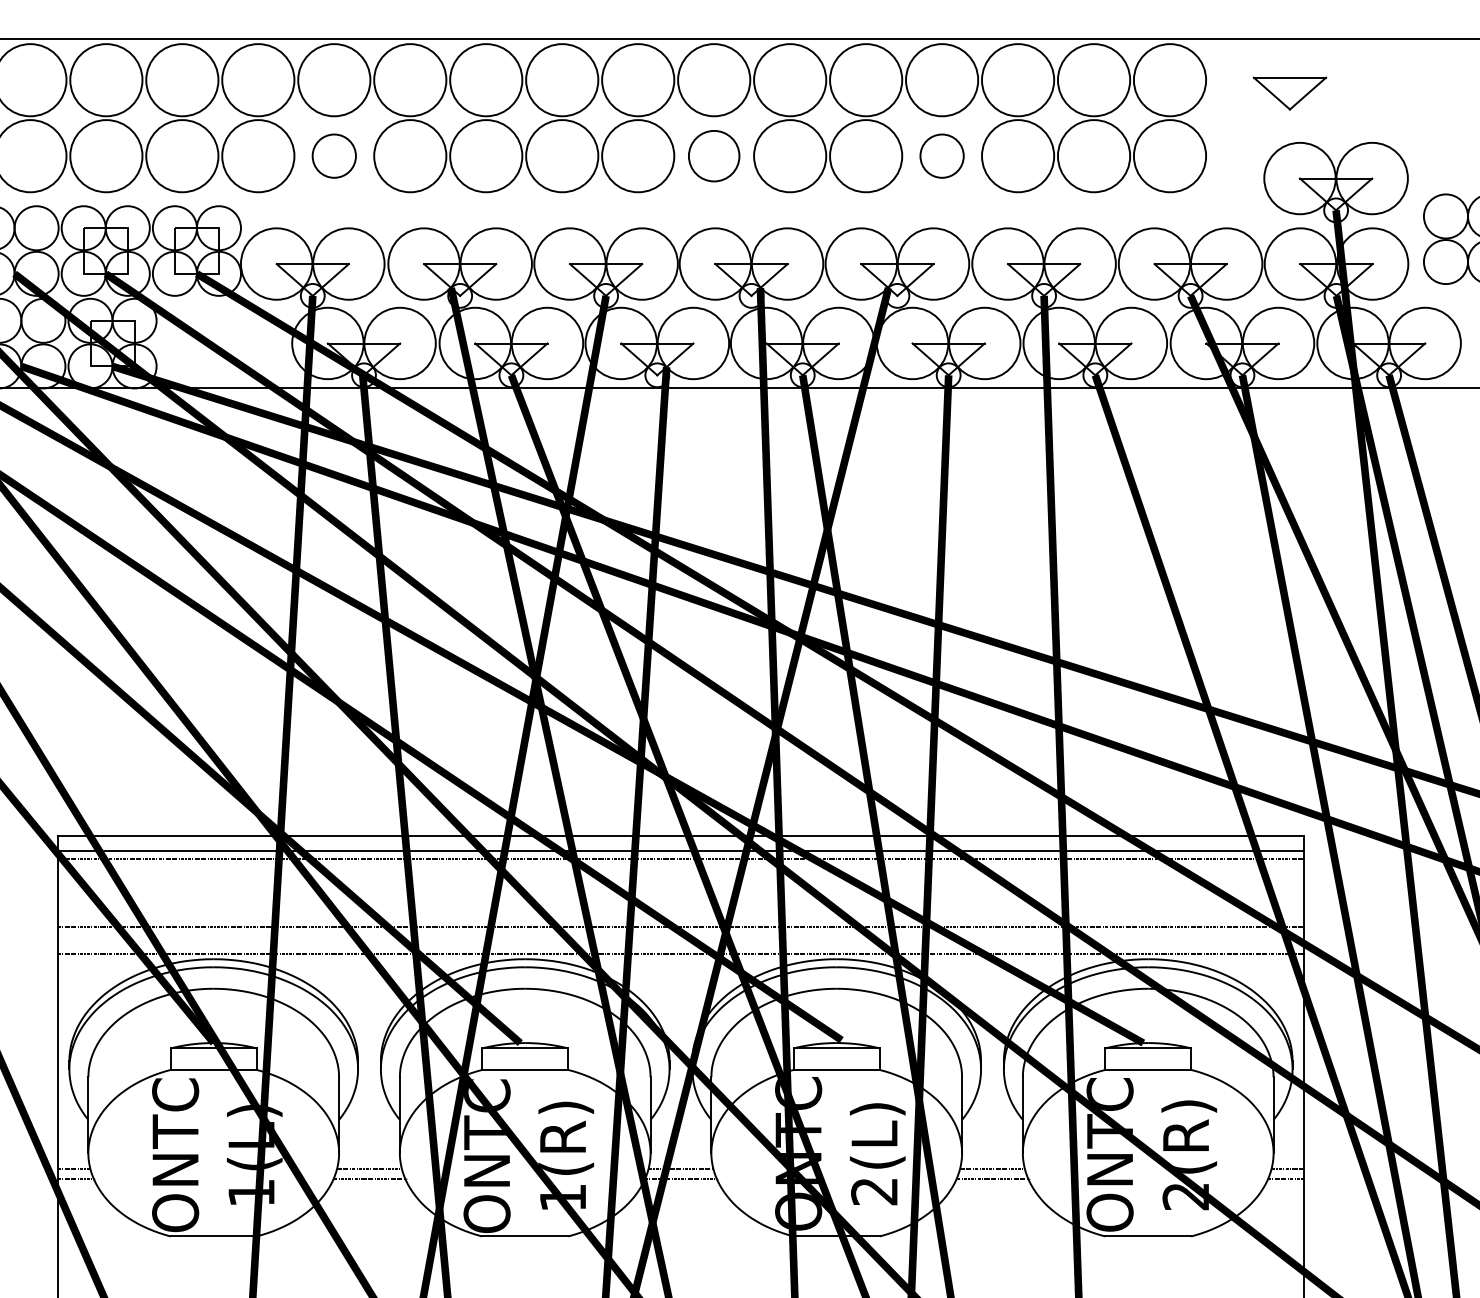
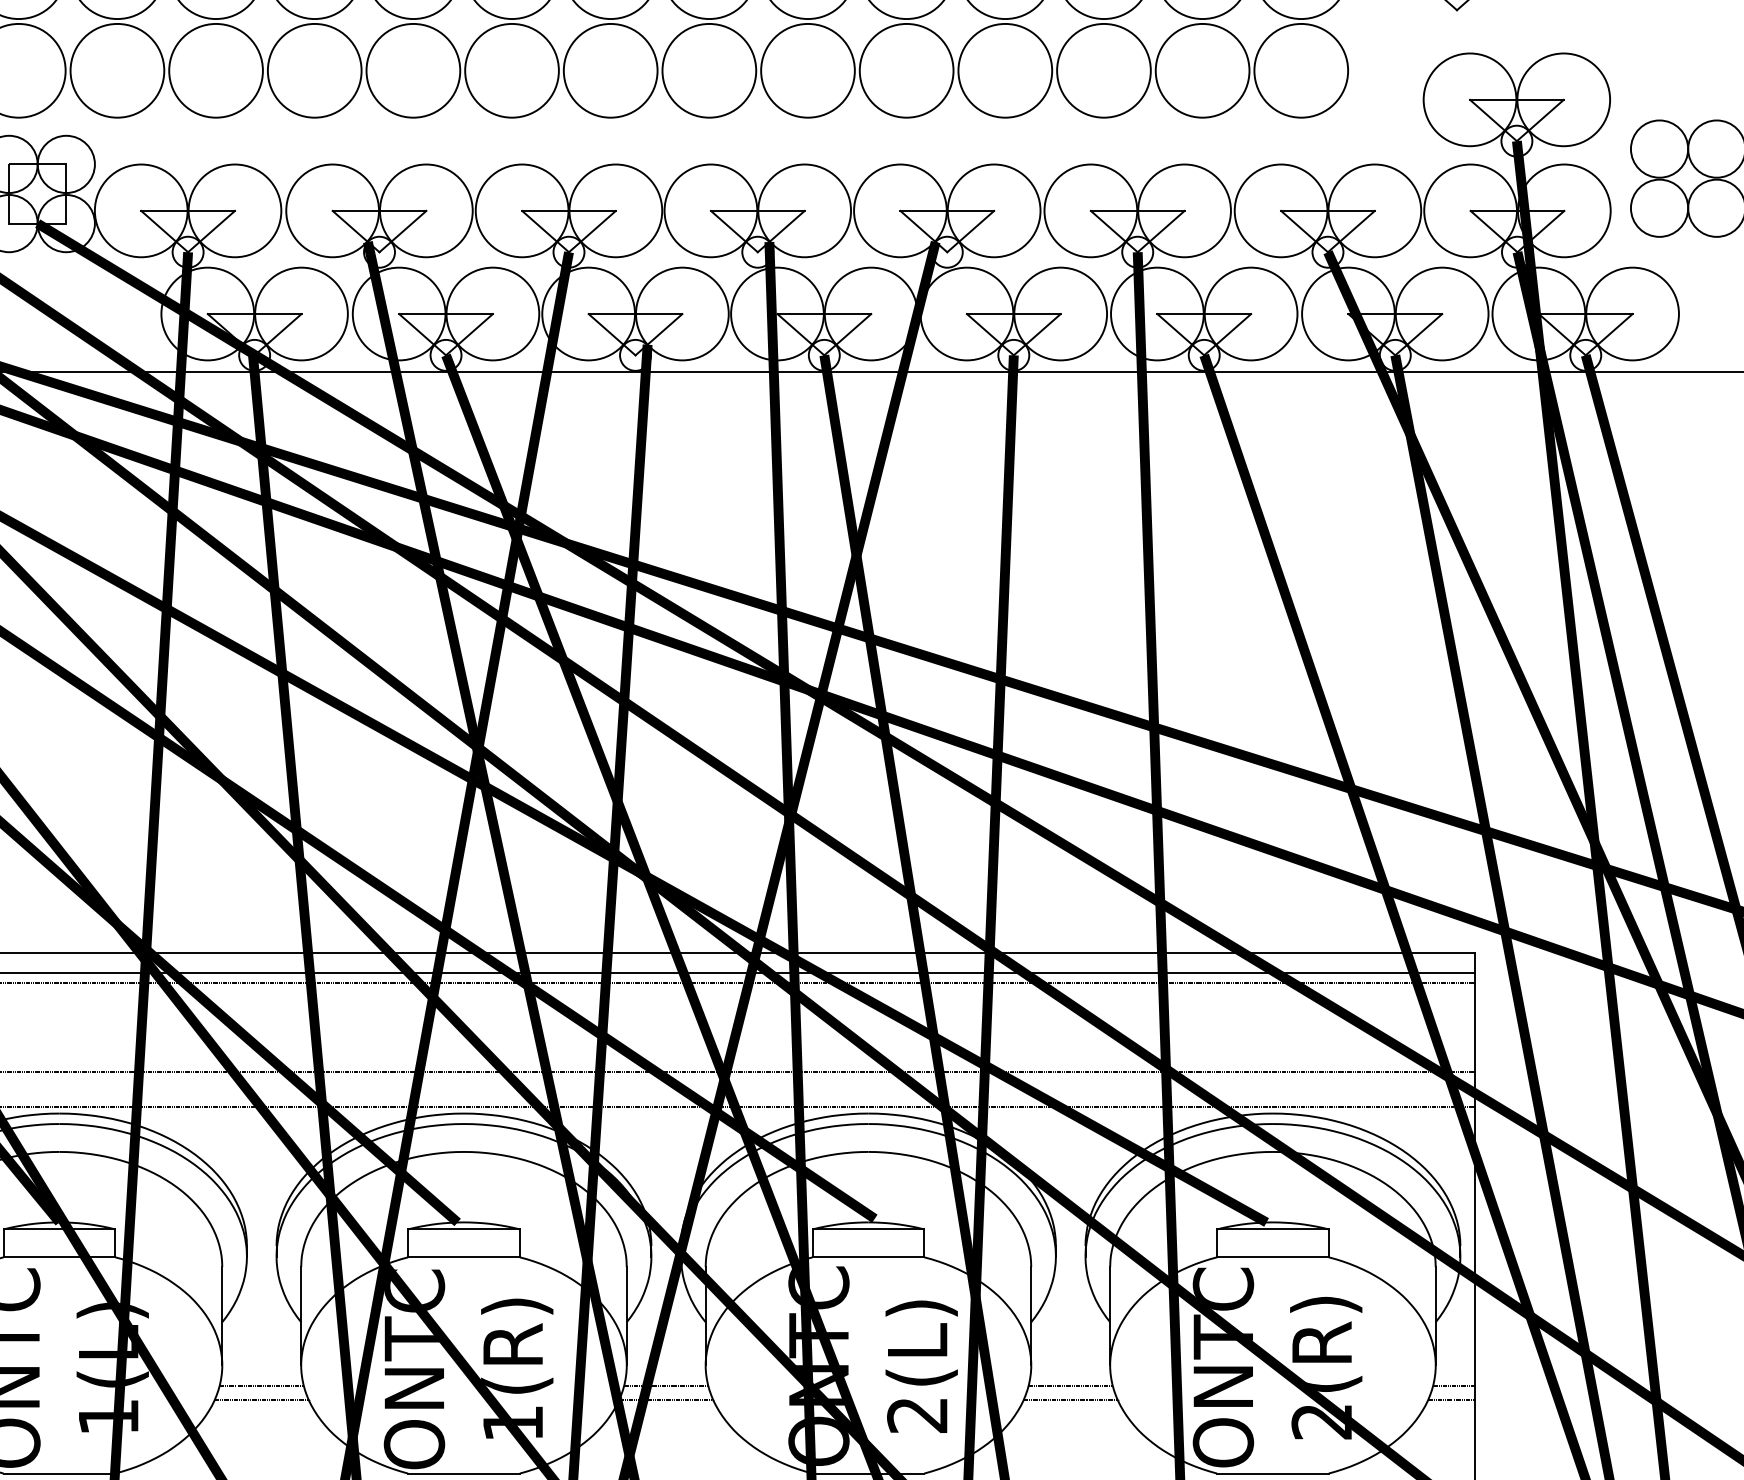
circle: (334, 156) -> (216, 71), size x1.67
circle: (714, 156) -> (709, 71), size x1.43
circle: (942, 156) -> (1005, 71), size x1.67

